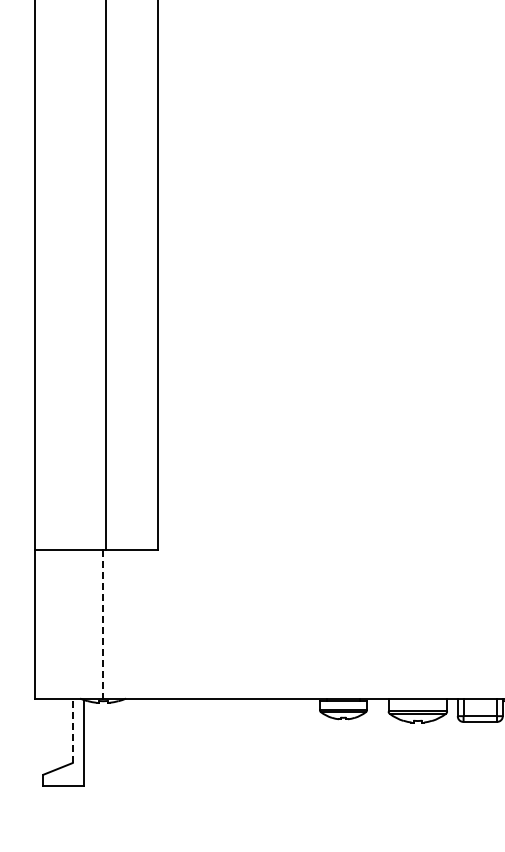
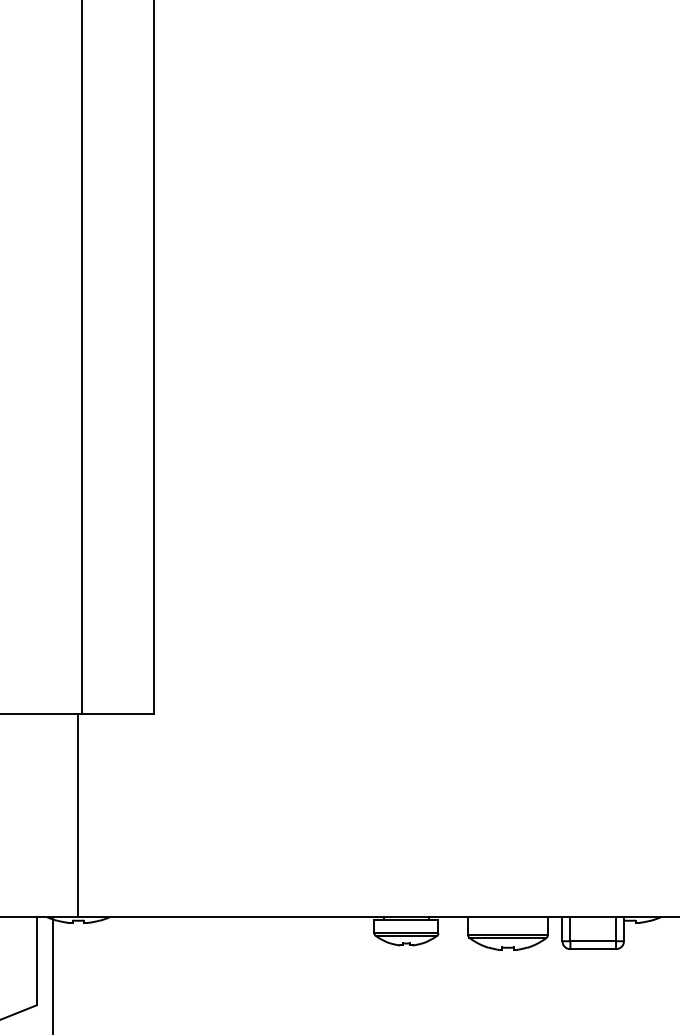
line: (103, 624) -> (78, 816), dashed -> solid
line: (72, 730) -> (36, 960), dashed -> solid

